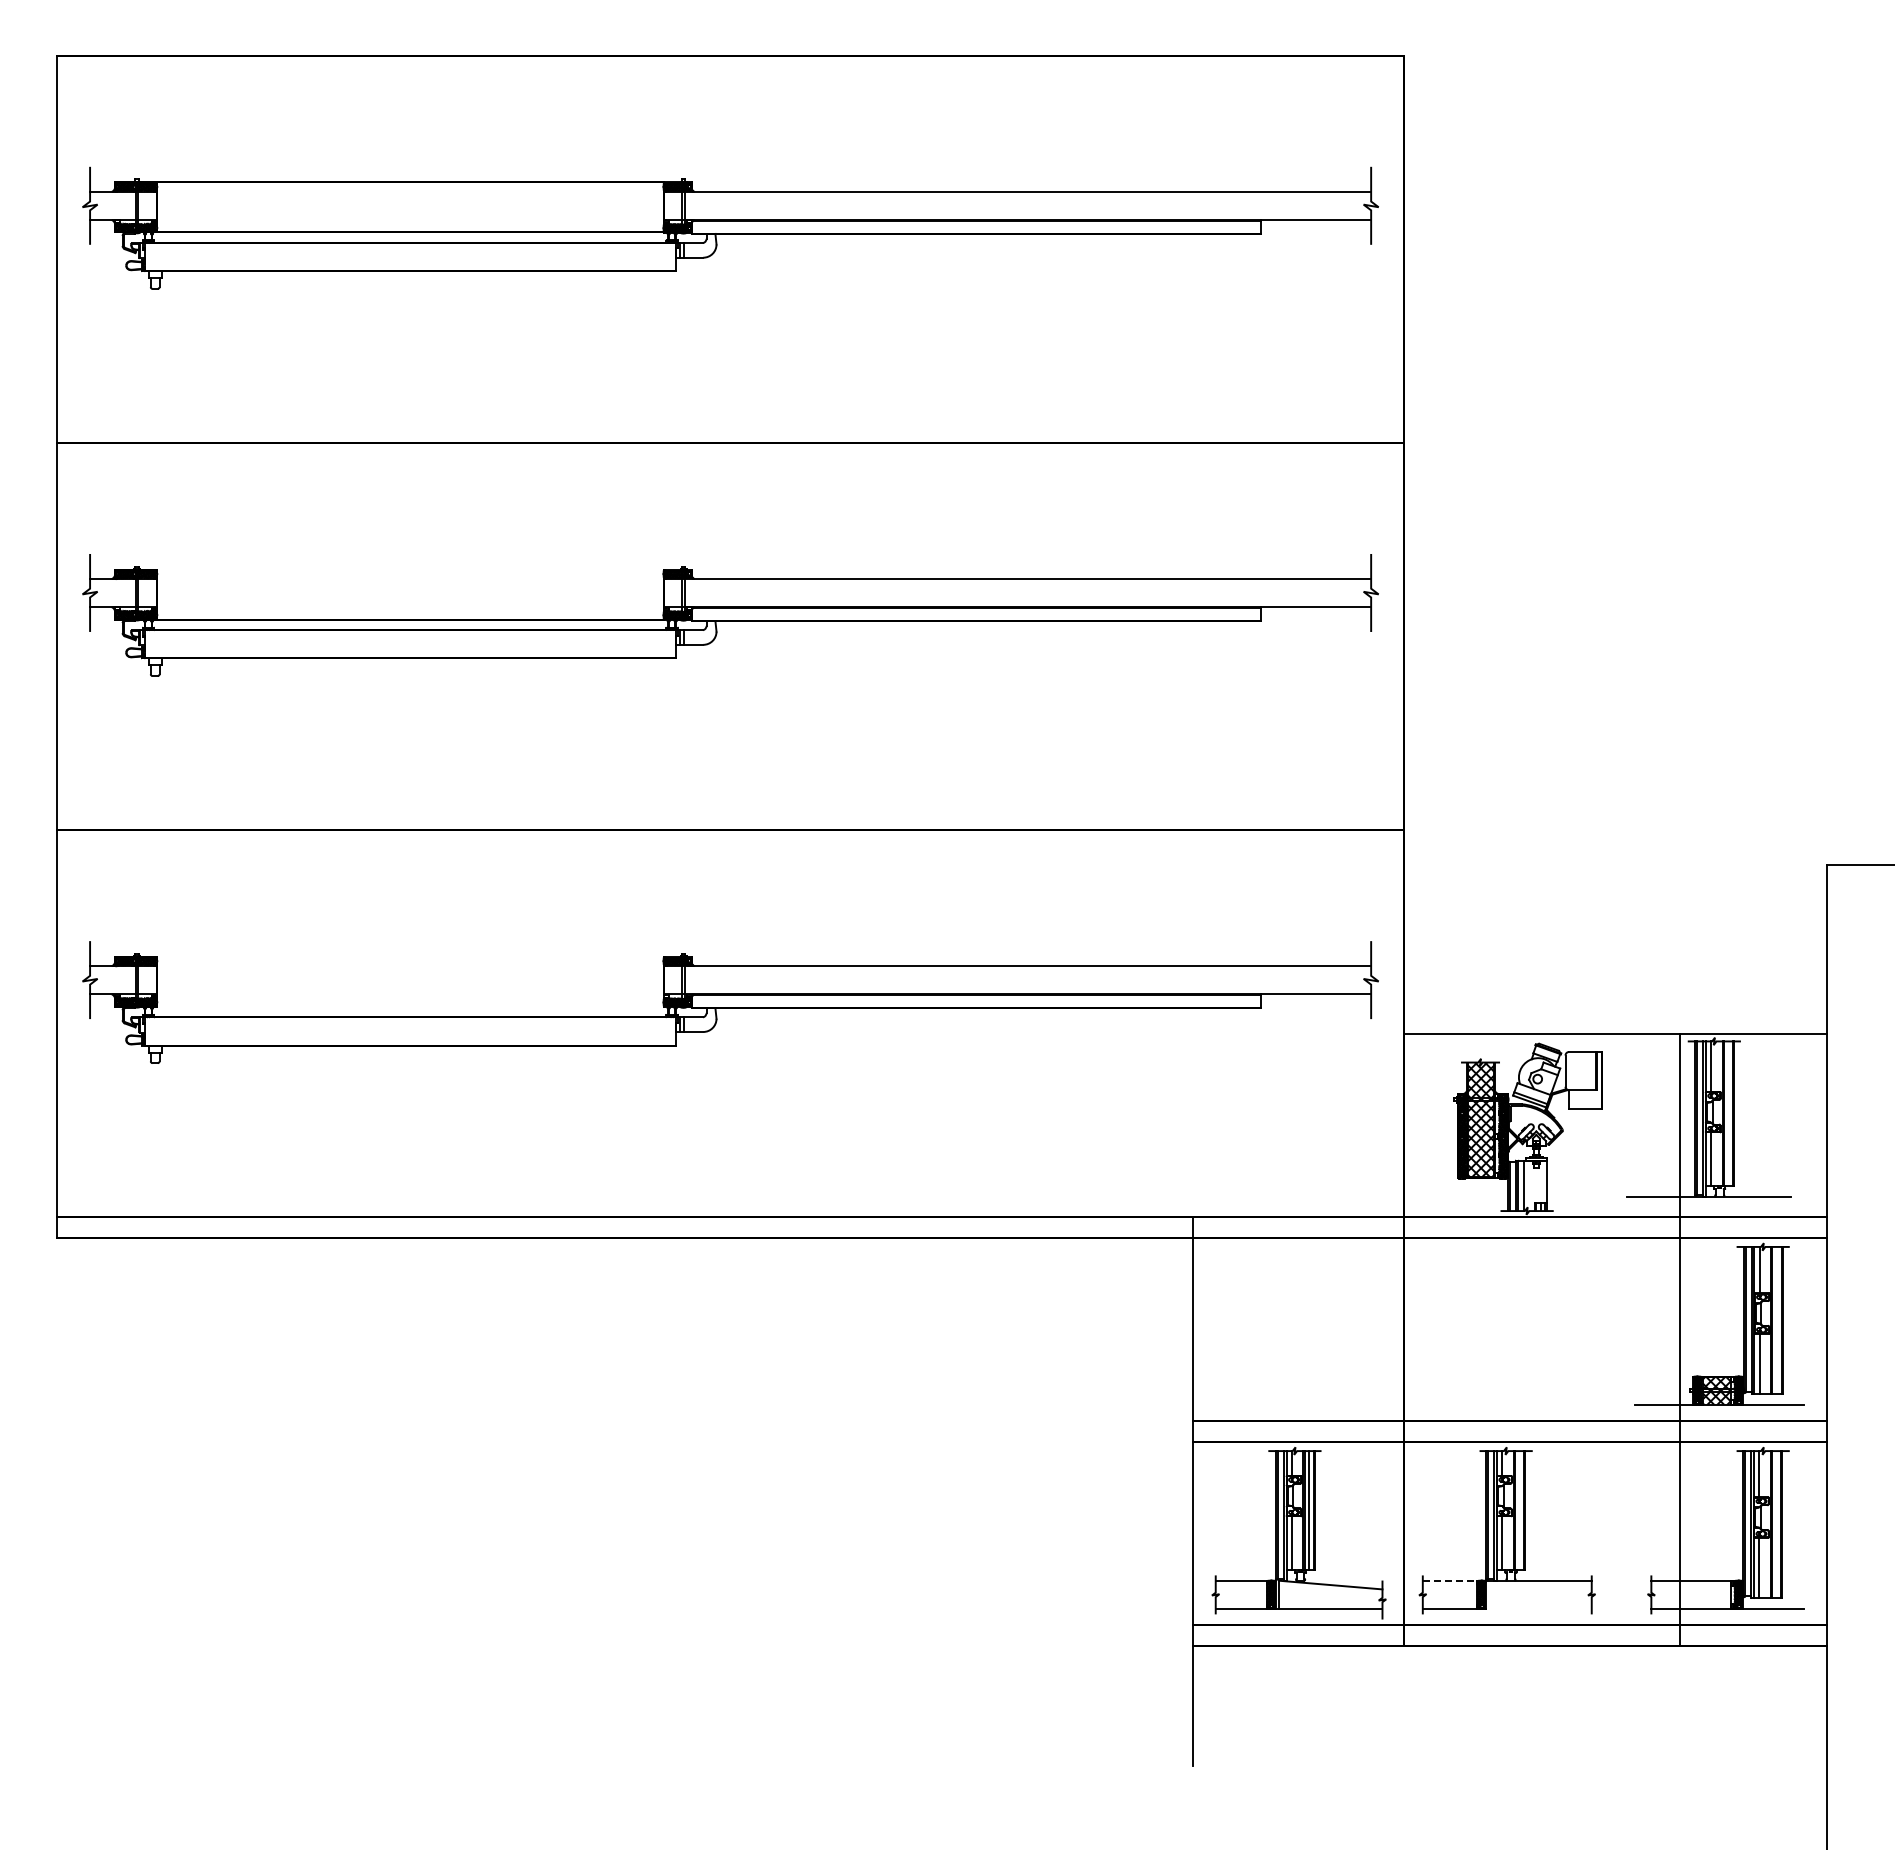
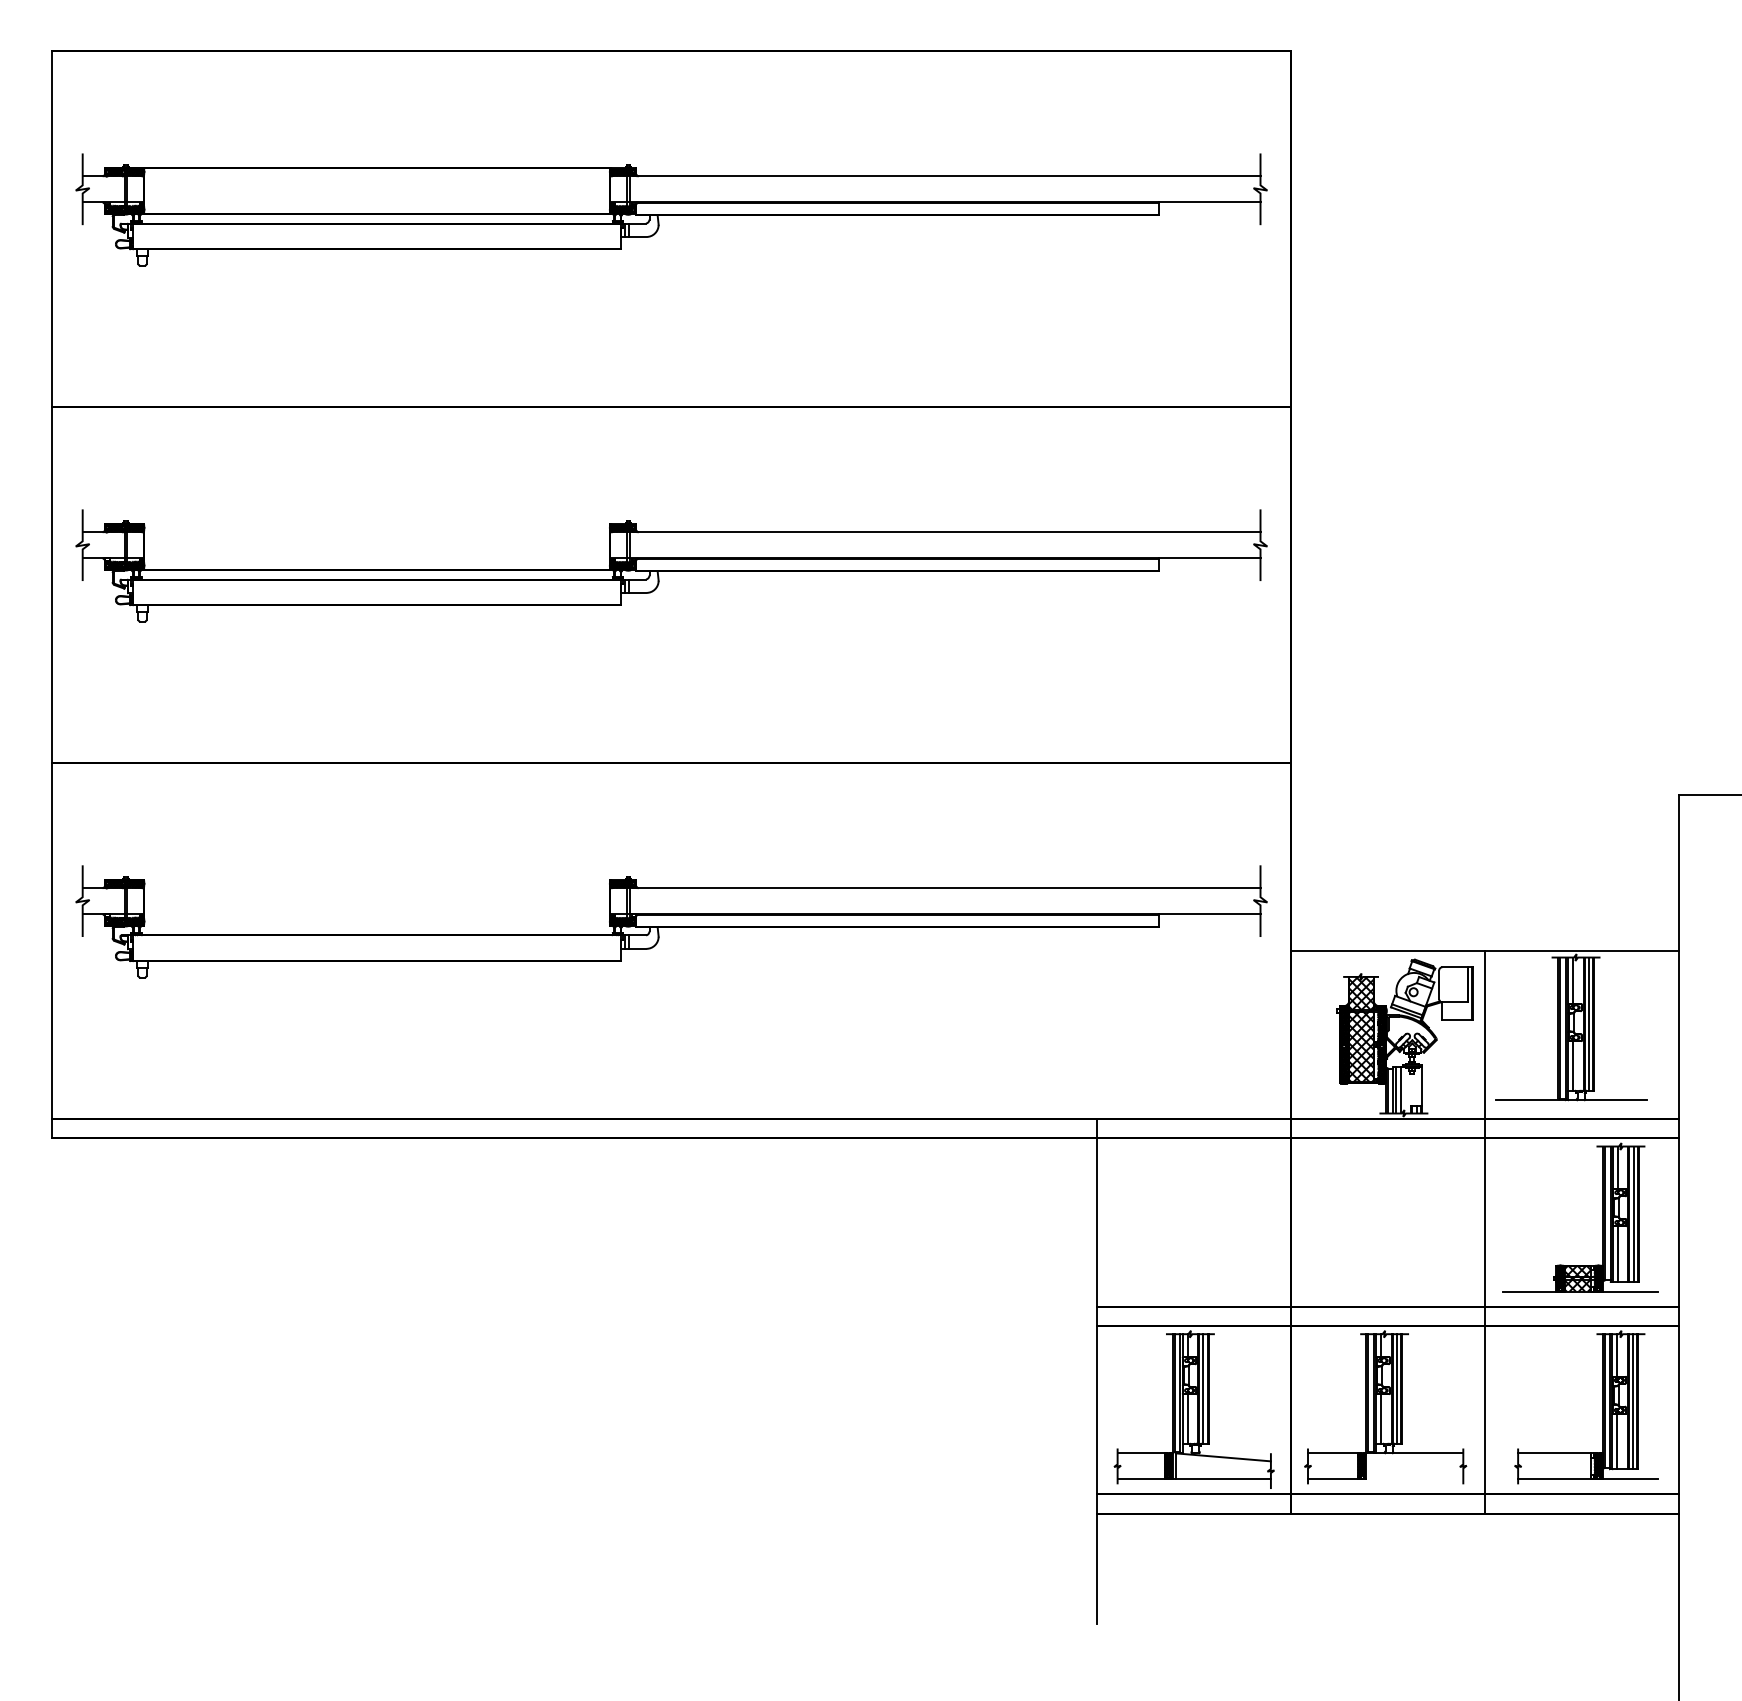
line: (1728, 1113) -> (1589, 1023), added
line: (1776, 1320) -> (1633, 1214), added
line: (1679, 1340) -> (1485, 1232), moved
line: (1519, 1510) -> (1396, 1388), added
line: (1776, 1524) -> (1633, 1401), added
line: (1450, 1580) -> (1333, 1453), dashed -> solid

